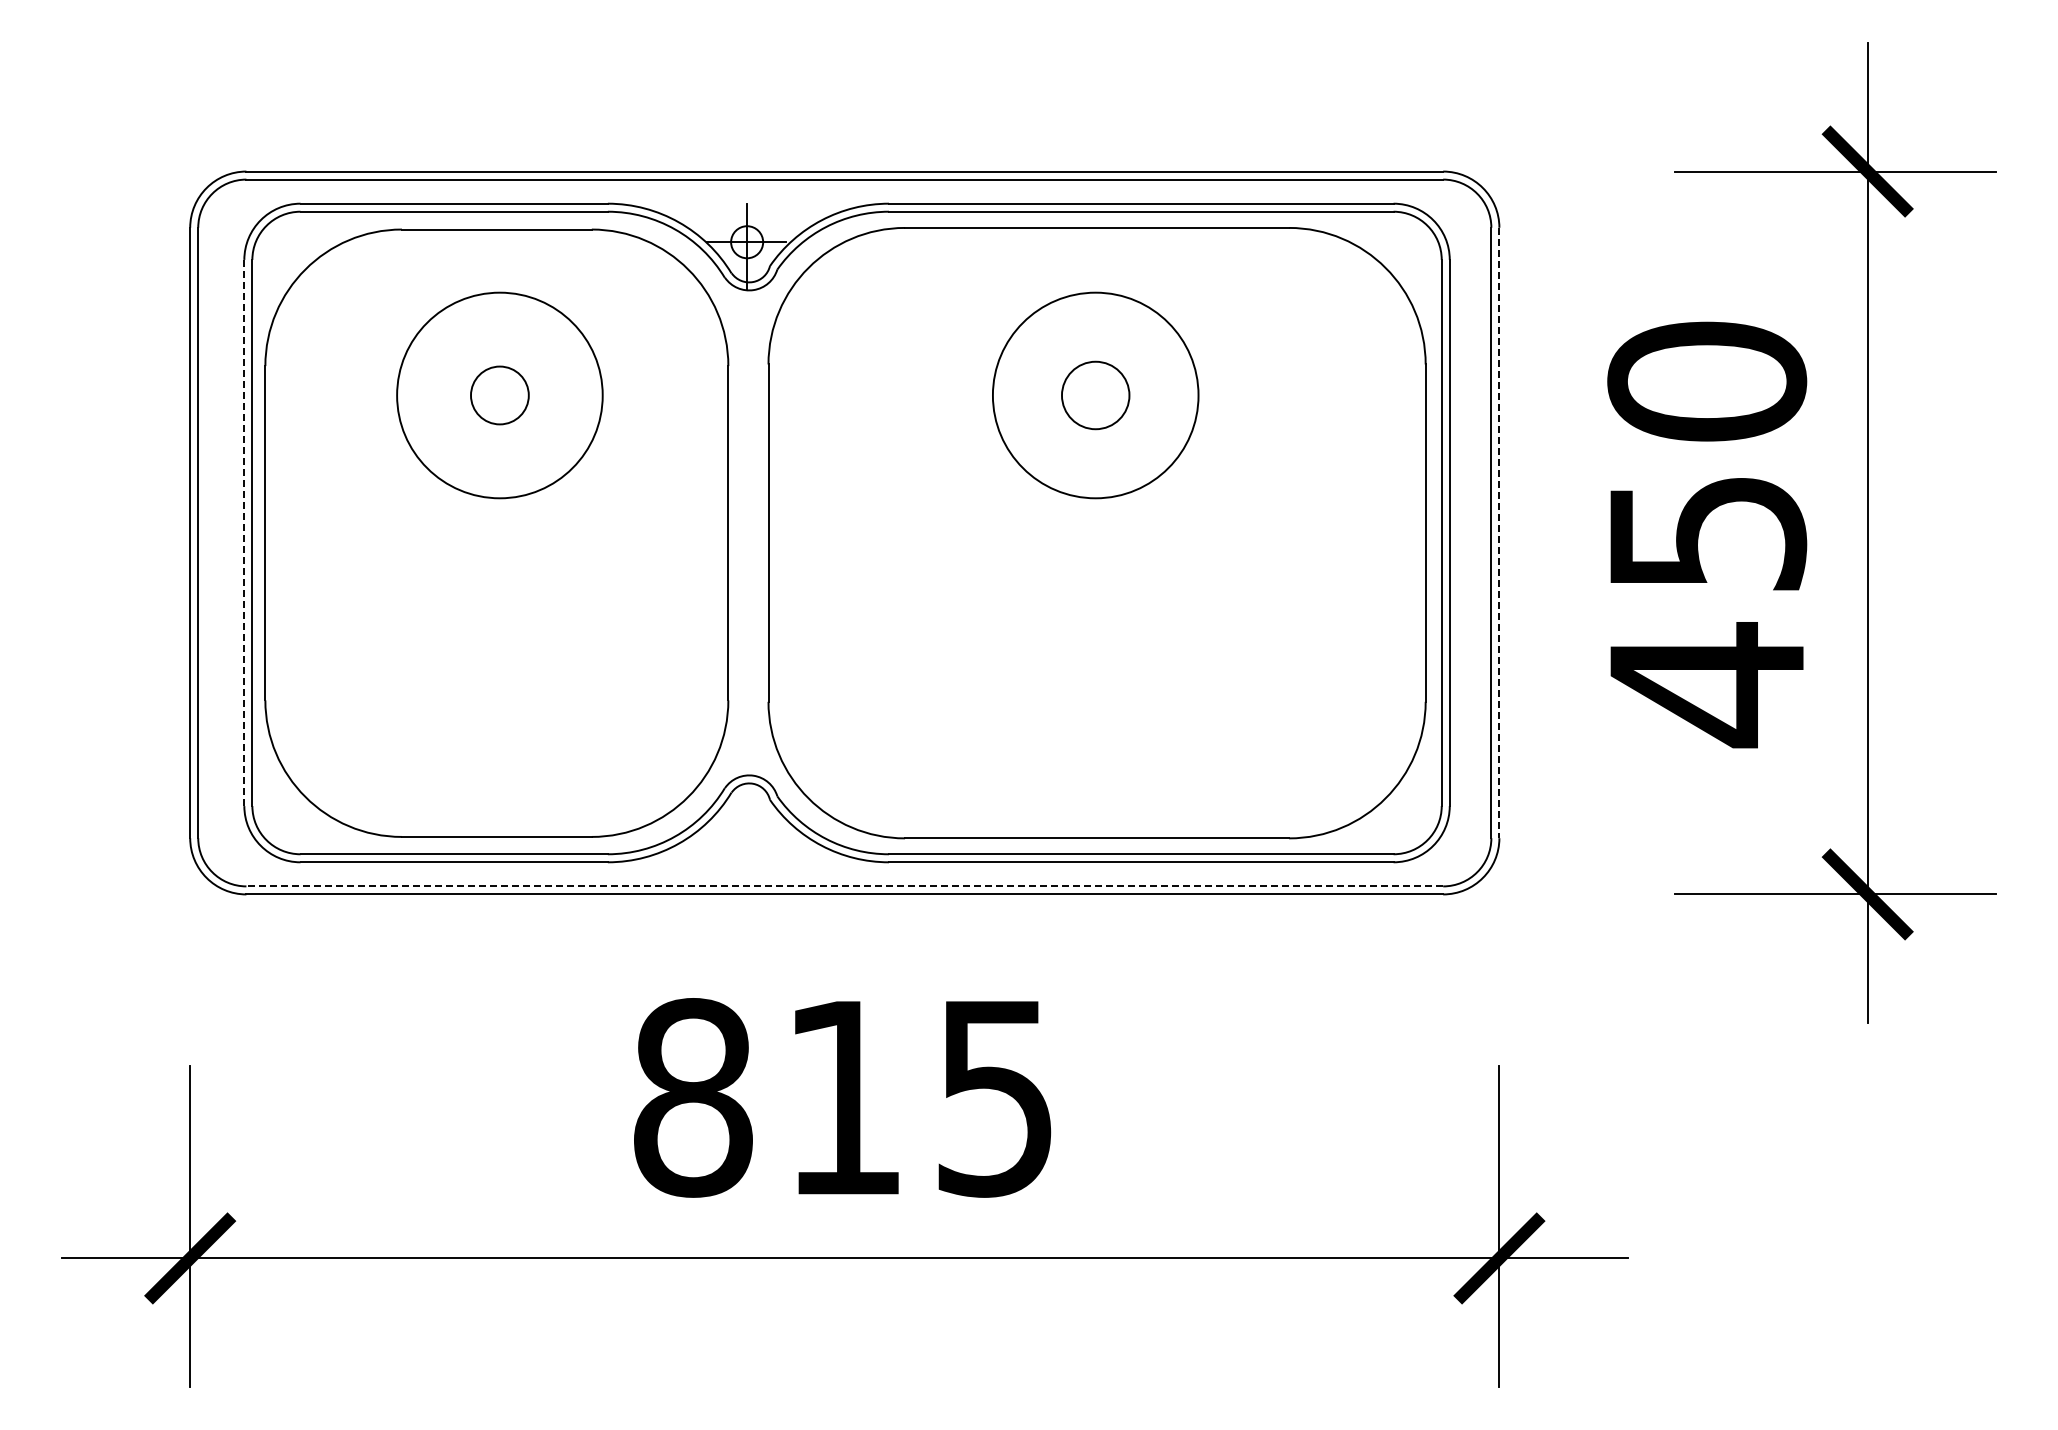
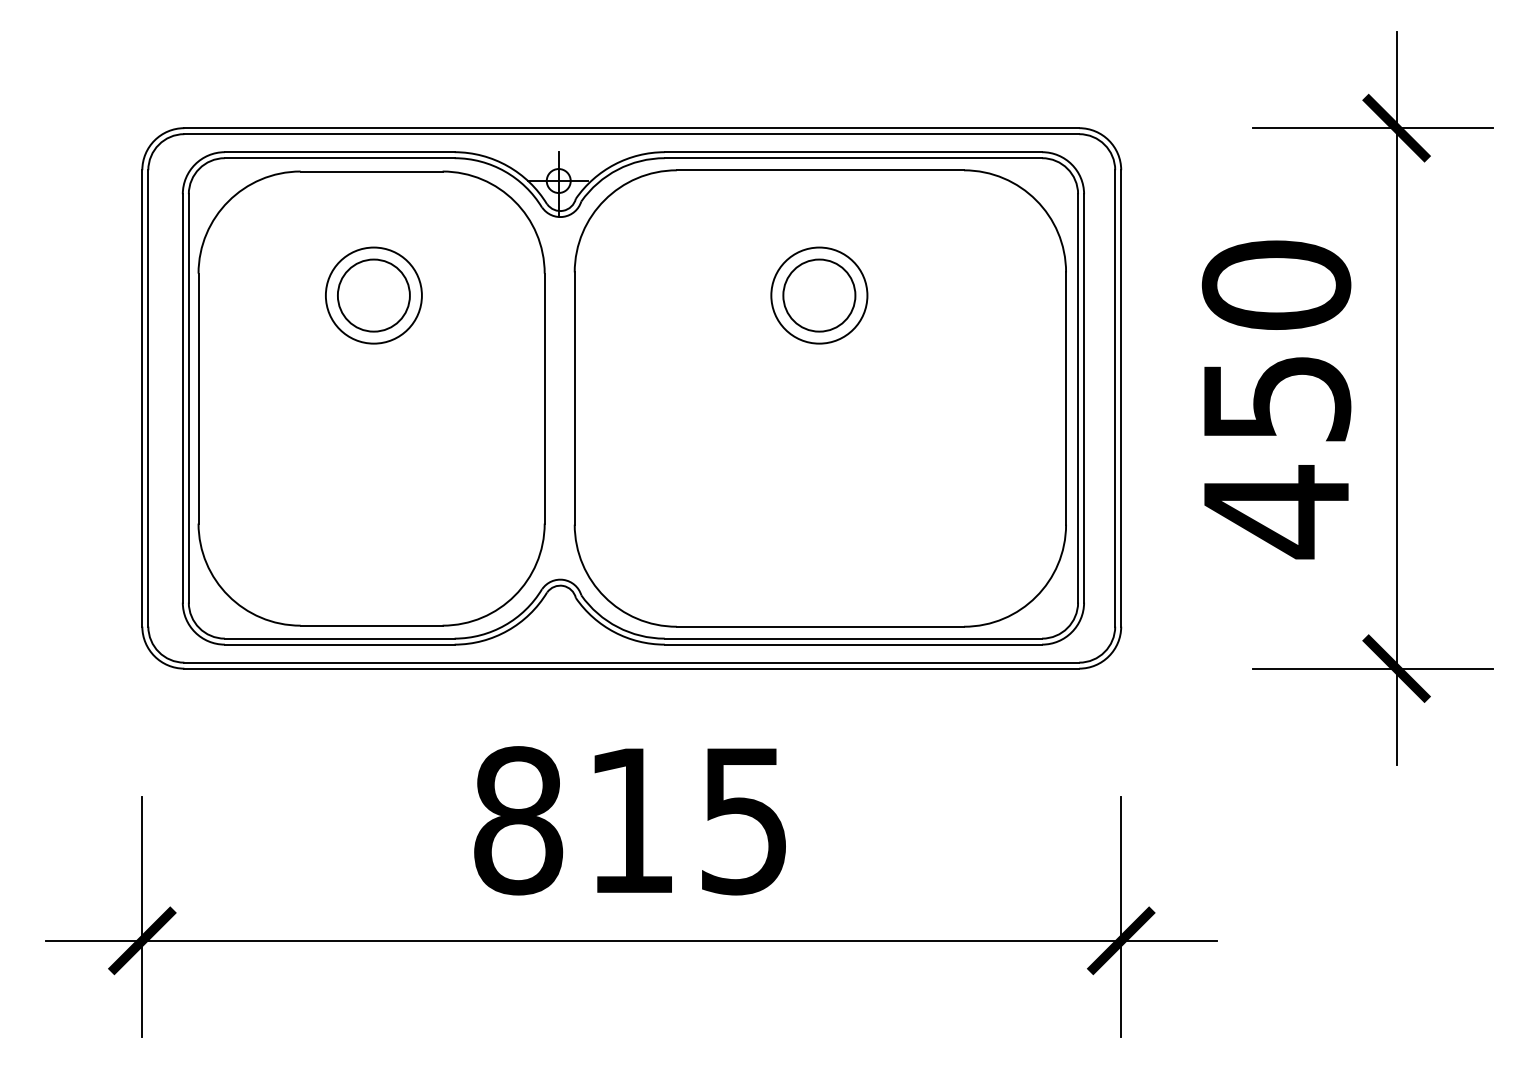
circle: (499, 395) -> (373, 295), size x0.62
circle: (499, 395) -> (373, 295), size x1.67
circle: (1095, 395) -> (819, 295), size x0.62
circle: (1095, 395) -> (819, 295), size x1.43
line: (244, 533) -> (182, 398), dashed -> solid
line: (1499, 533) -> (1121, 398), dashed -> solid
line: (844, 886) -> (631, 662), dashed -> solid

